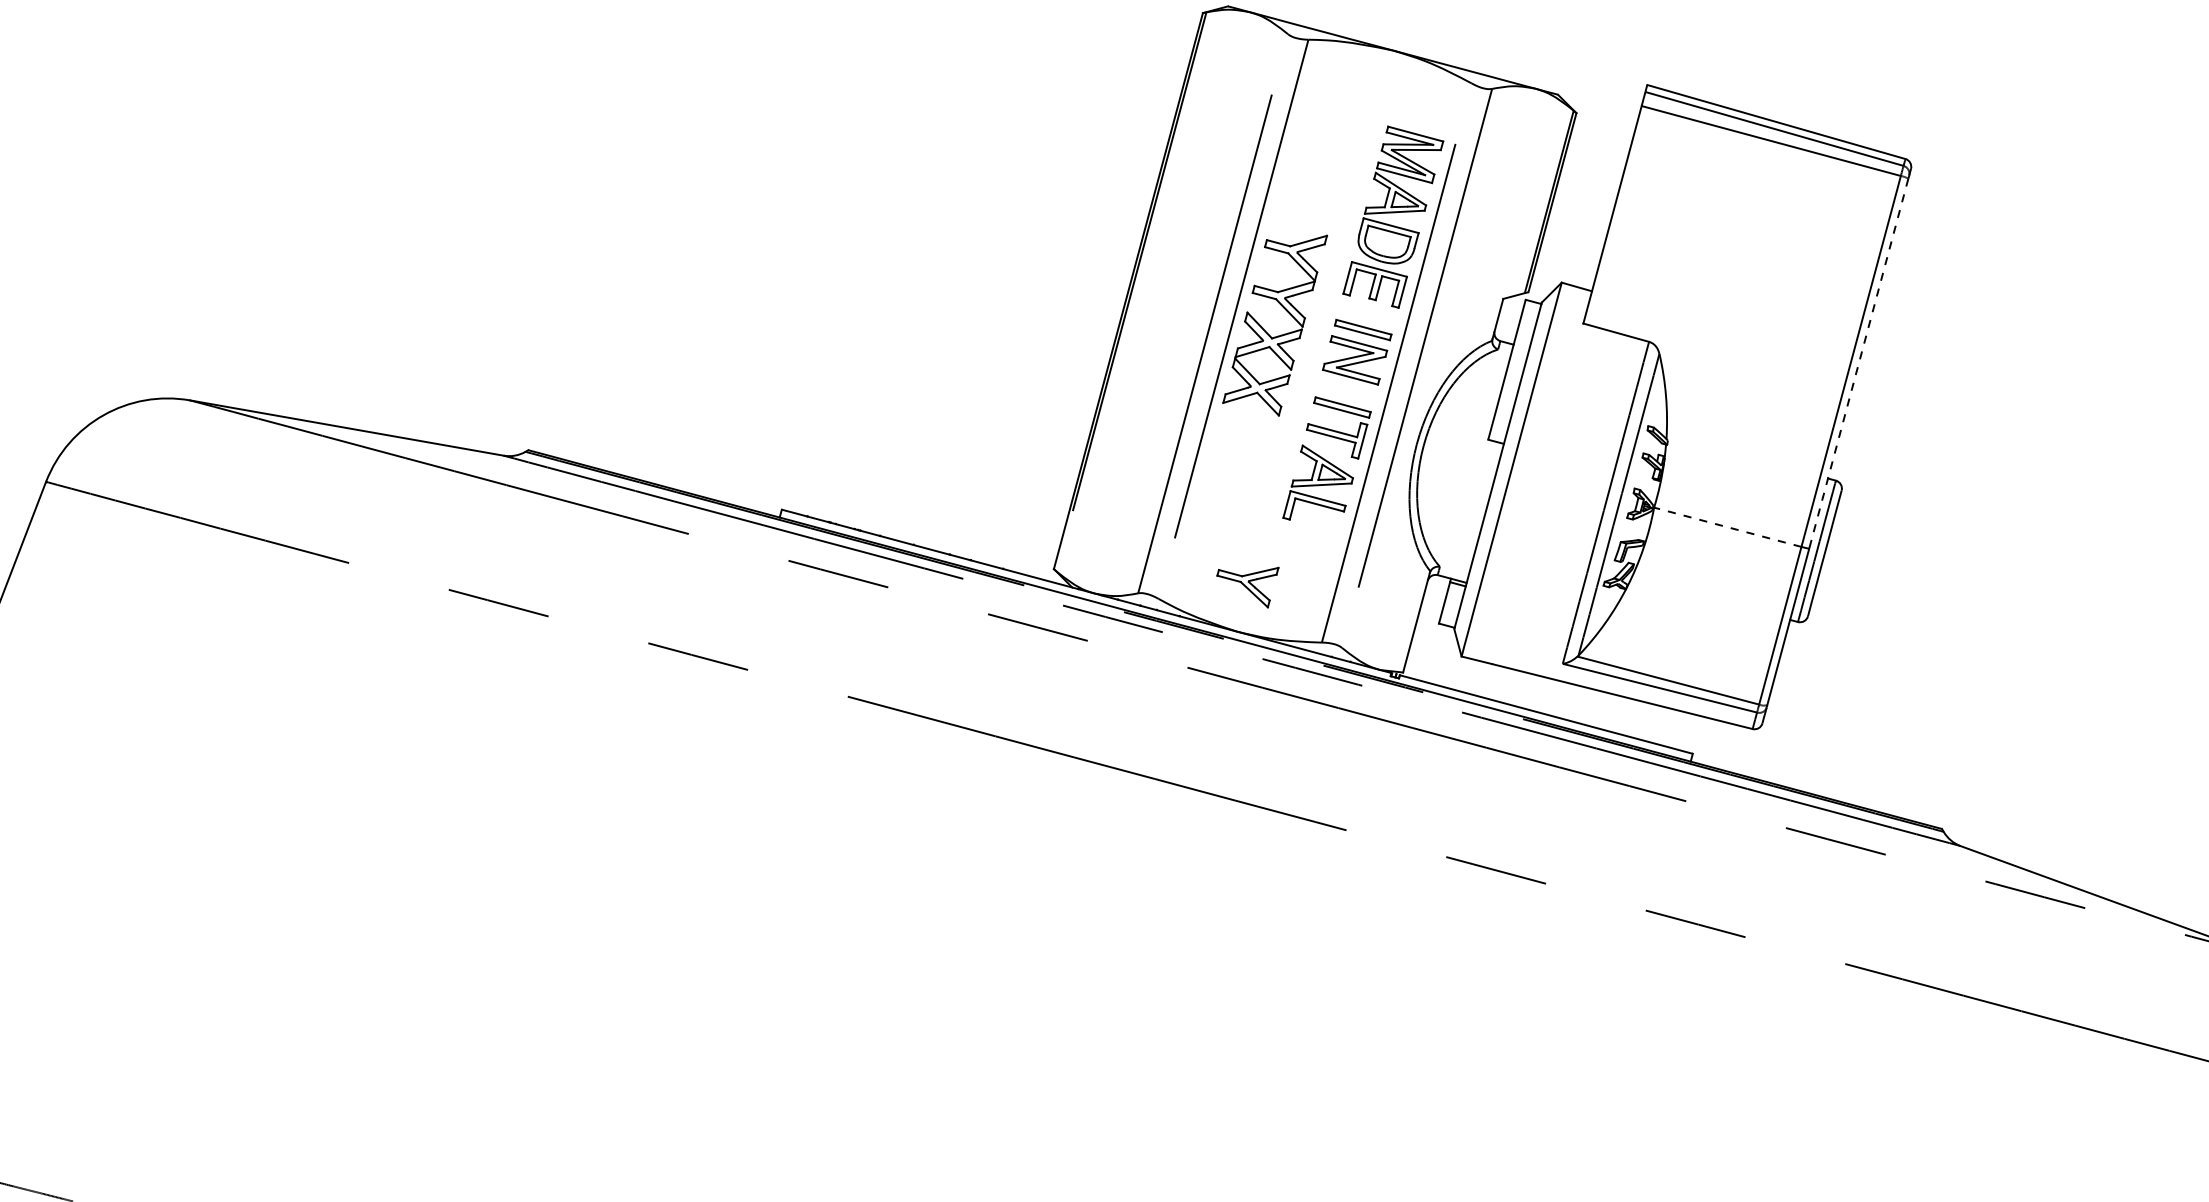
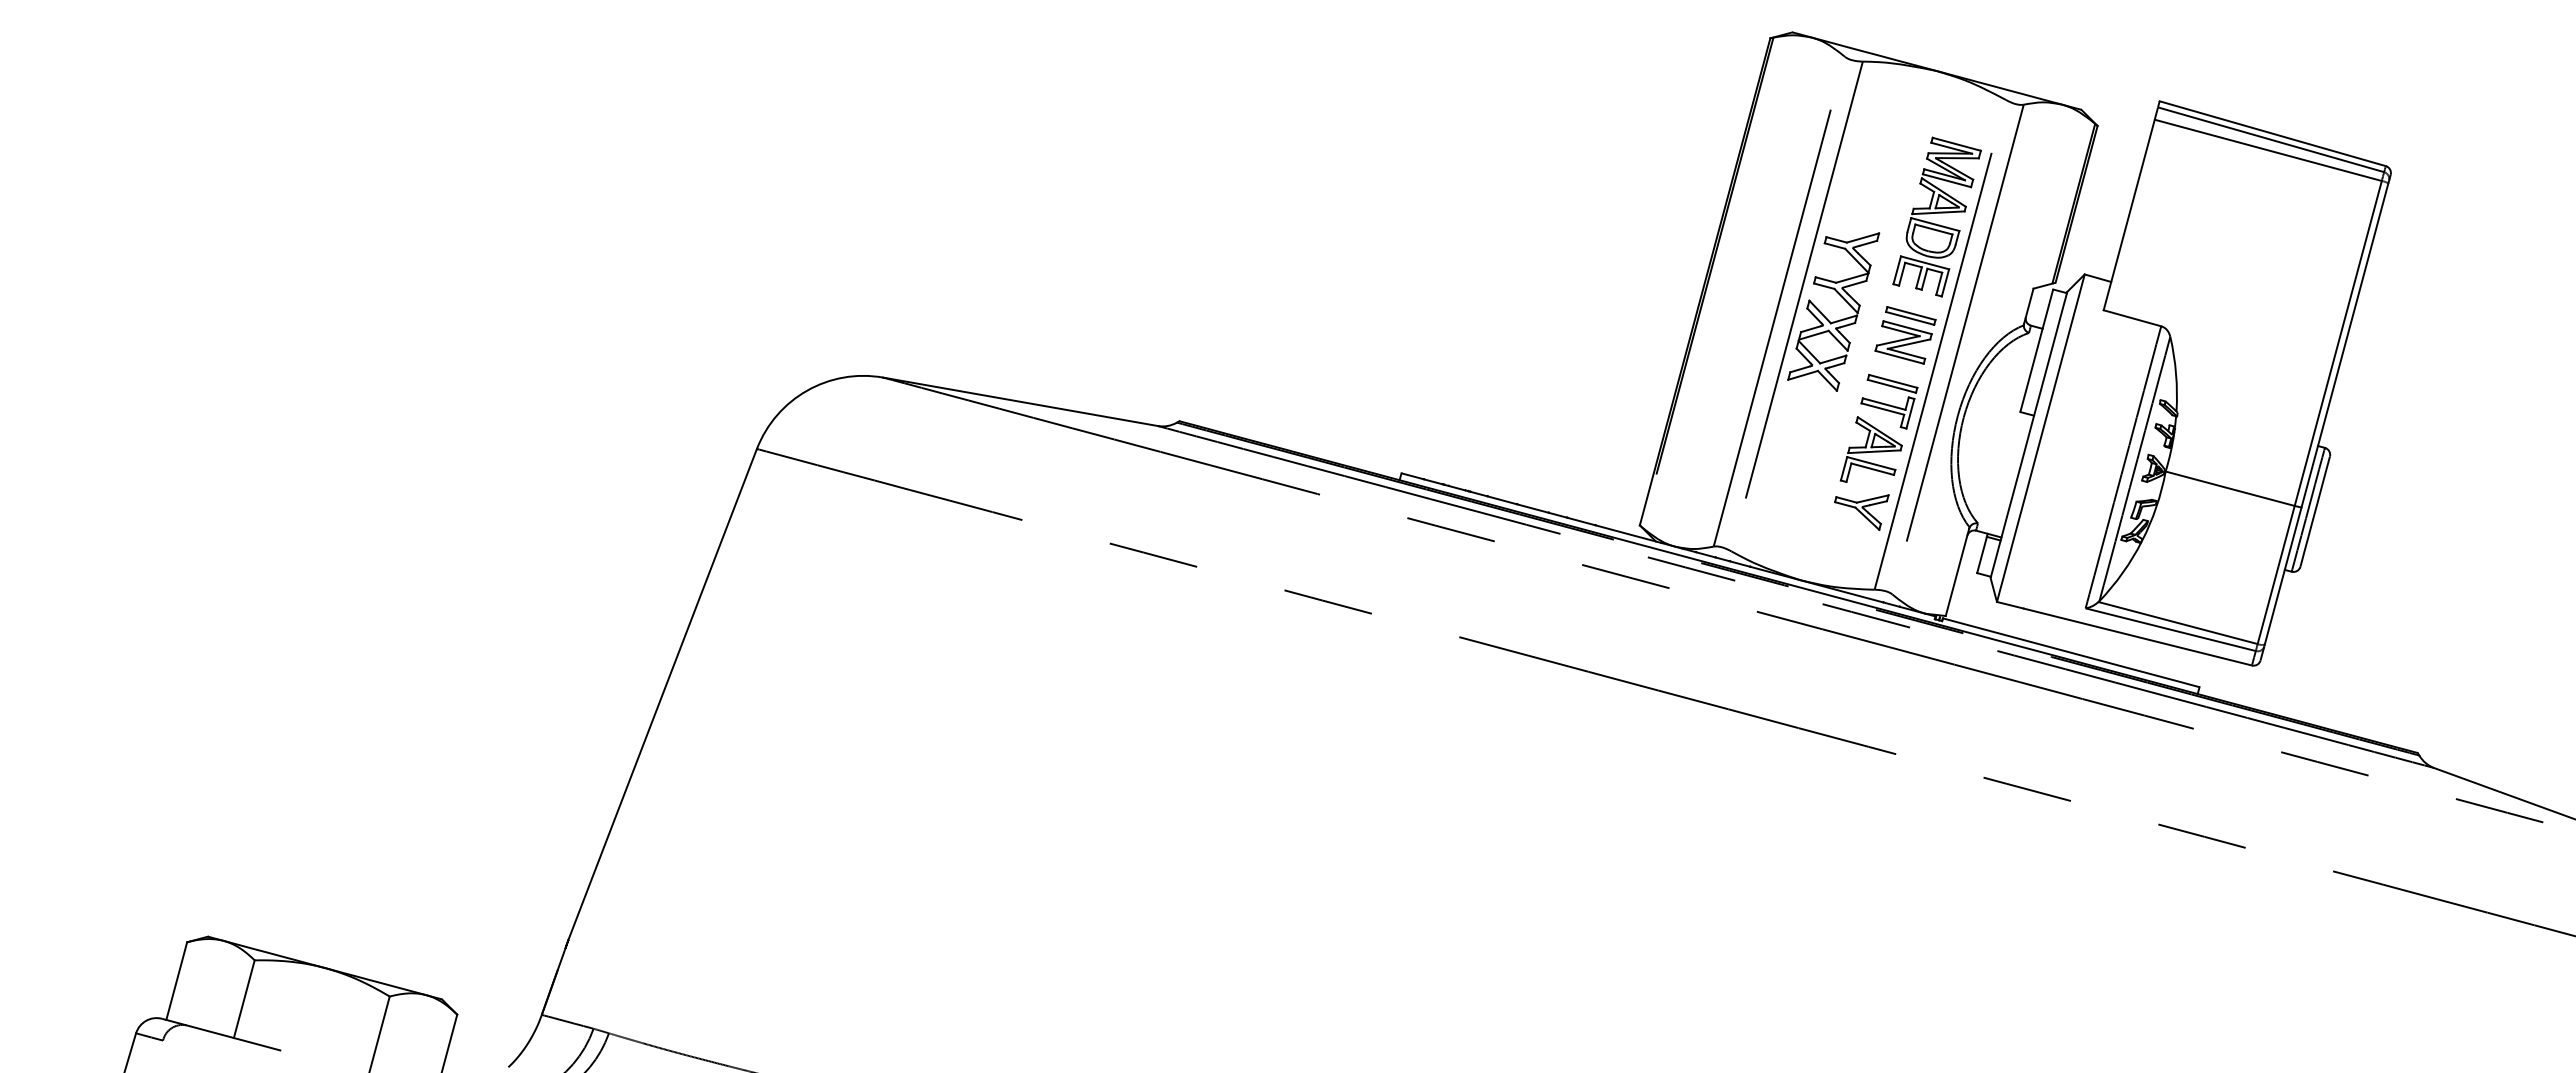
line: (1858, 363) -> (2344, 345), dashed -> solid
line: (1728, 527) -> (2230, 488), dashed -> solid
part: (1247, 587) -> (1861, 512), moved

